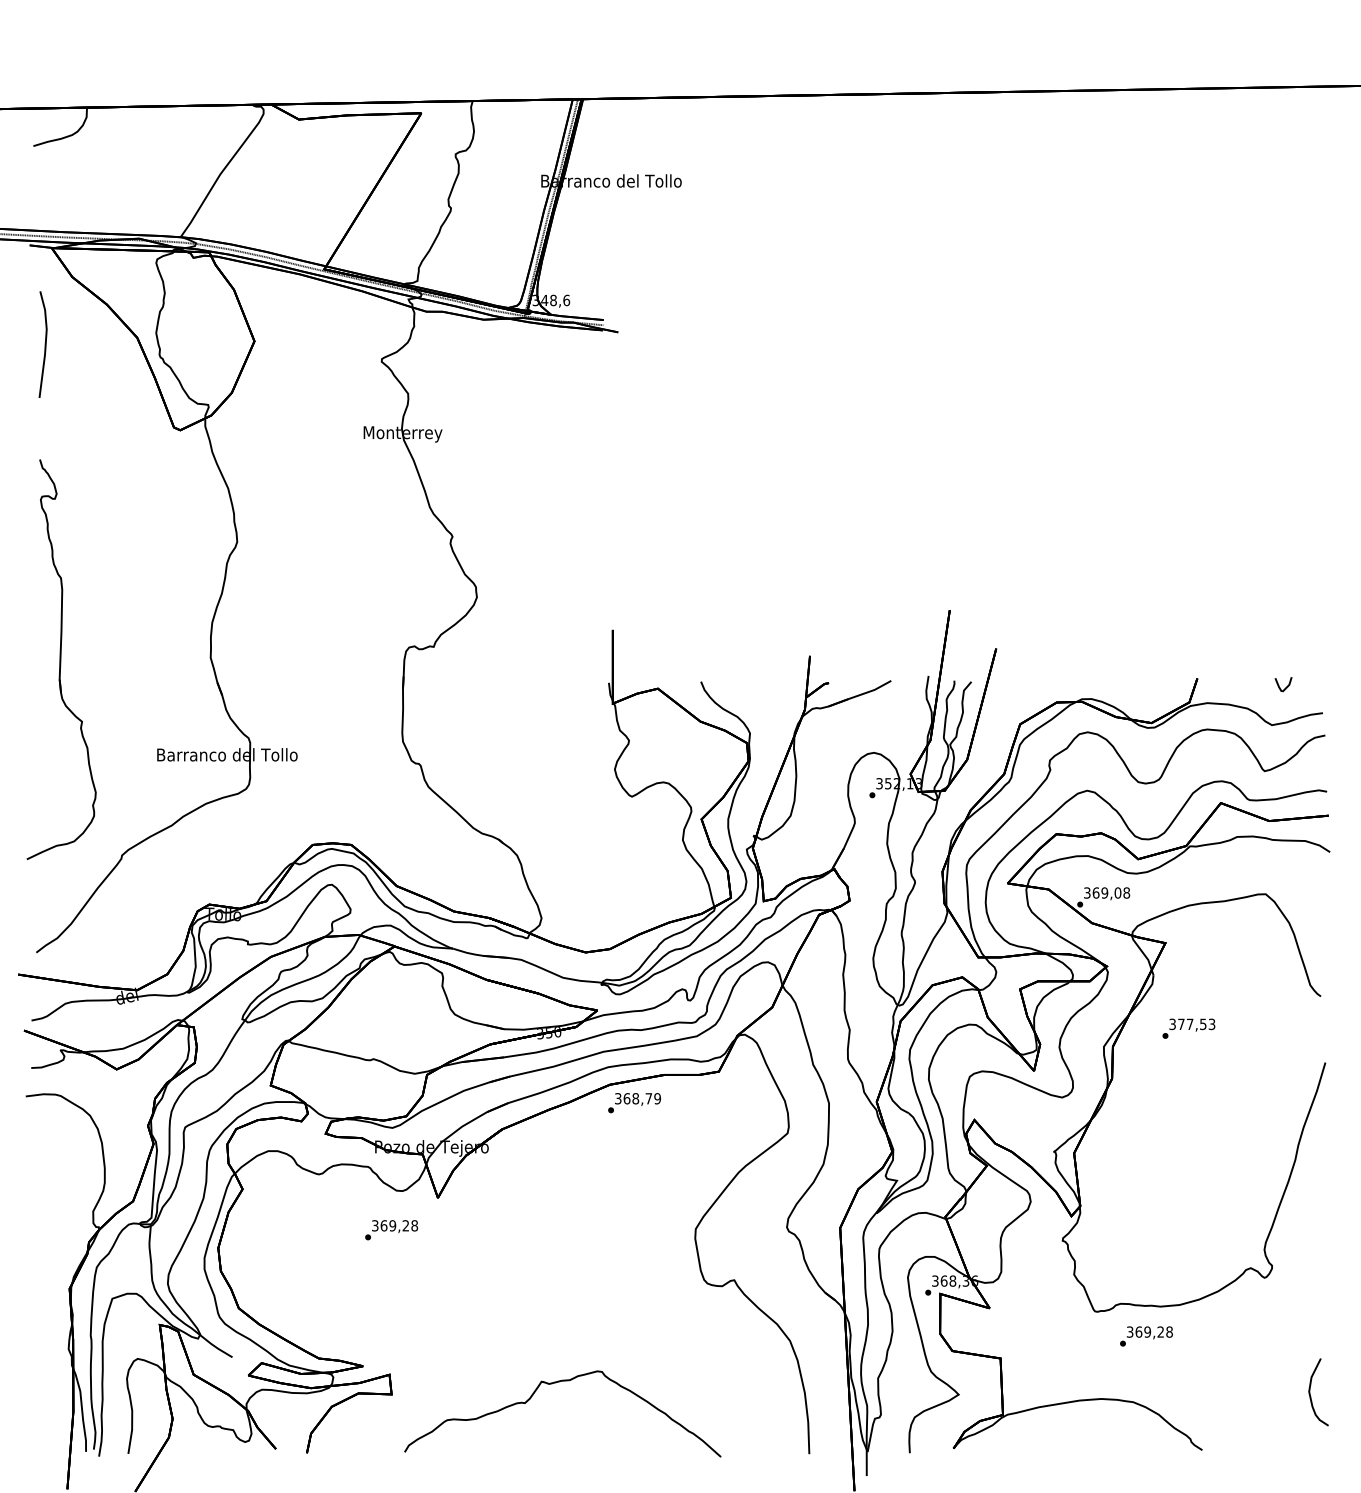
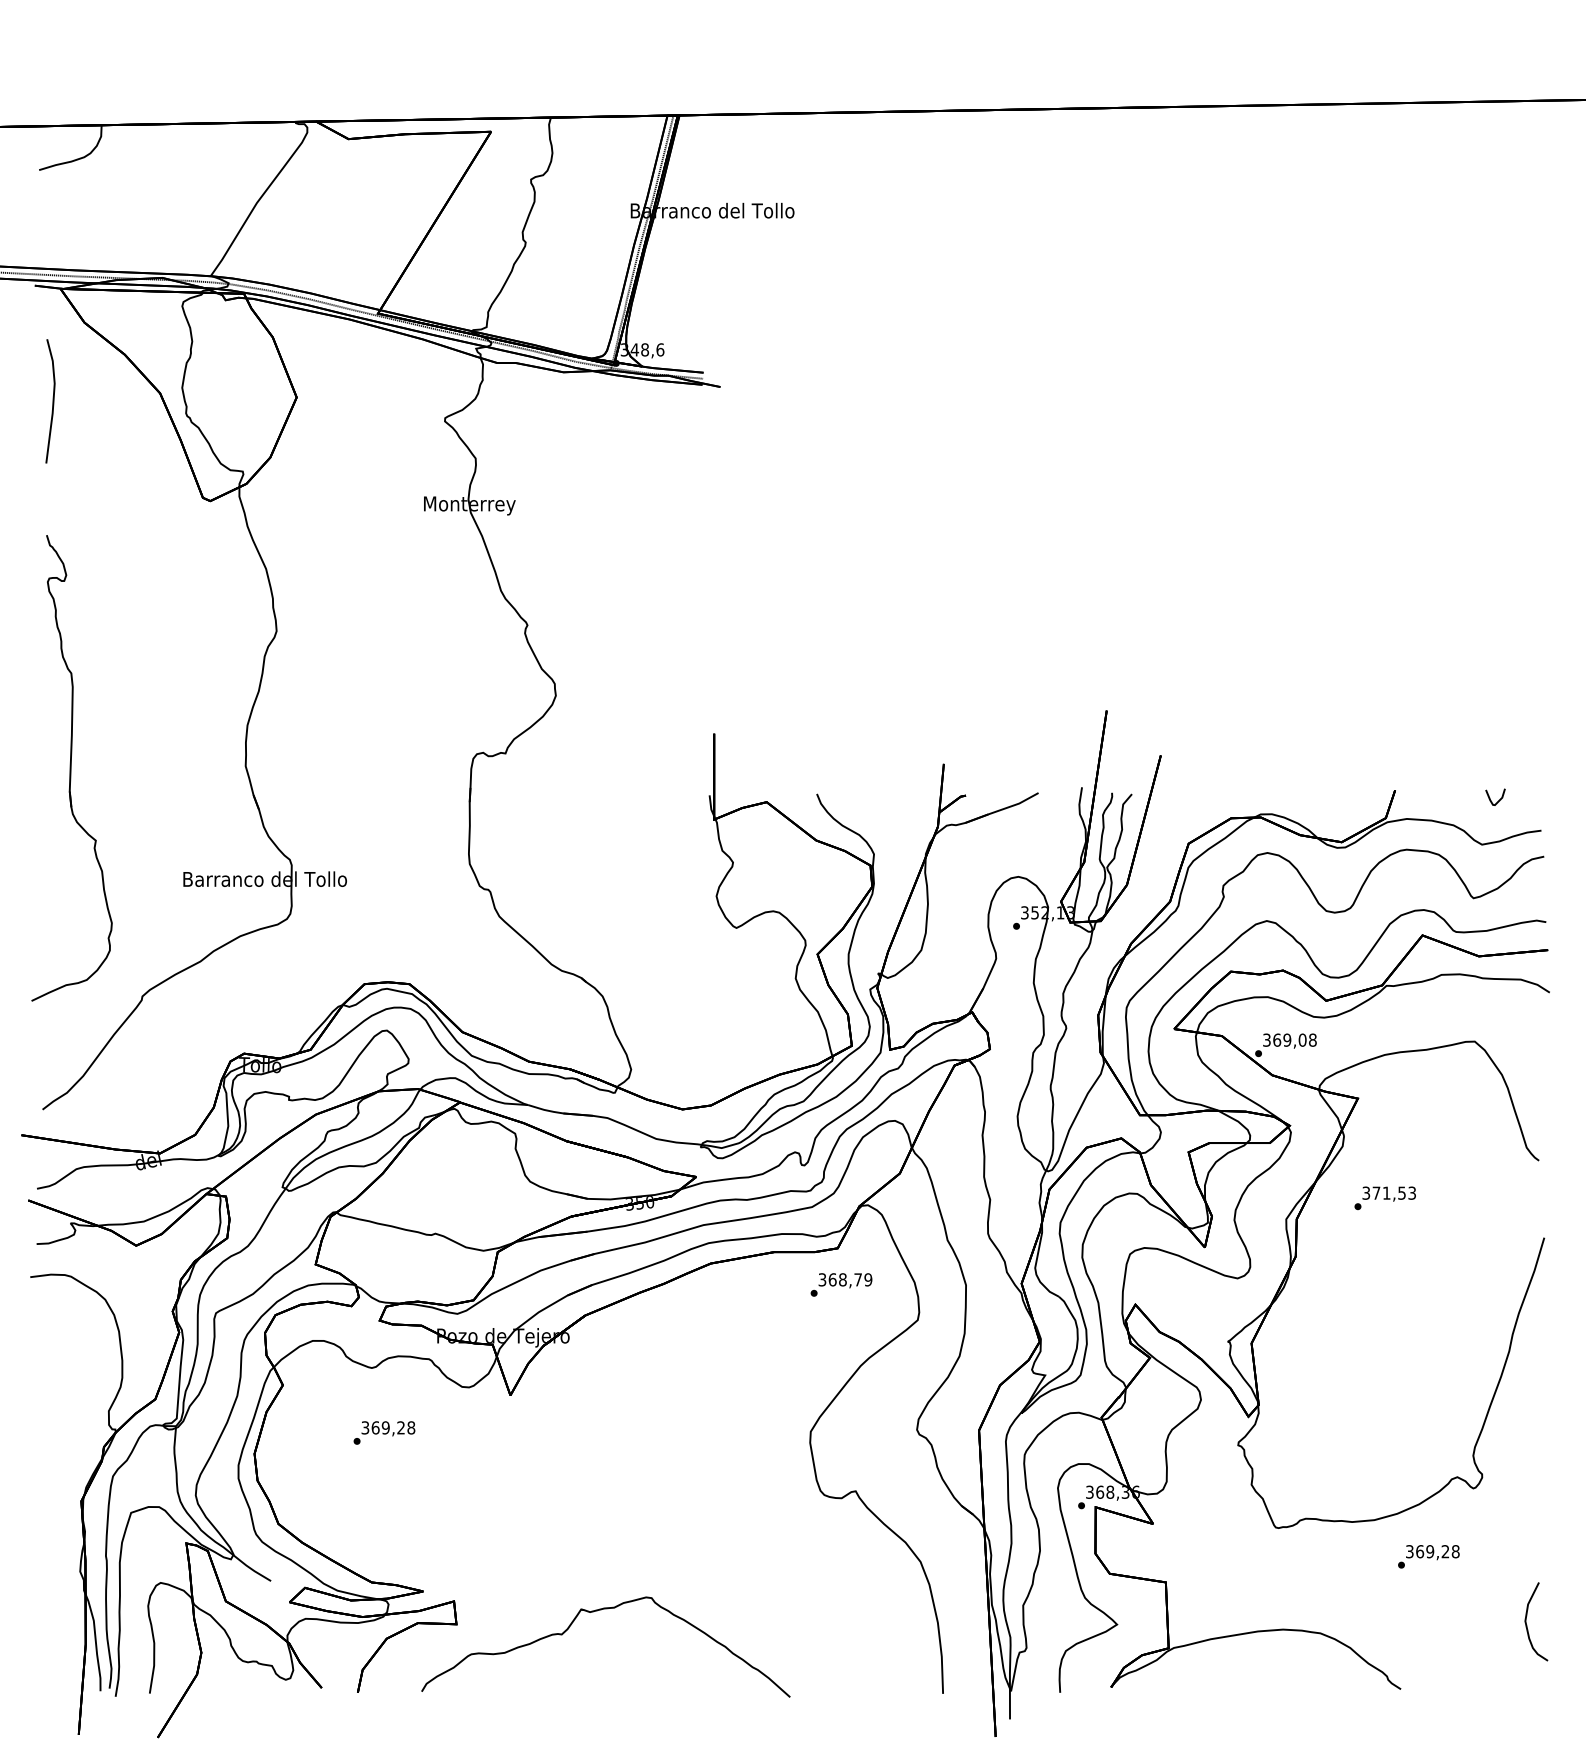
text: (1189, 1023) -> (1386, 1192), 377,53 -> 371,53
text: (634, 1102) -> (841, 1284), moved
text: (391, 1229) -> (384, 1432), moved
text: (1146, 1336) -> (1428, 1556), moved
part: (555, 1383) -> (597, 1611), moved

